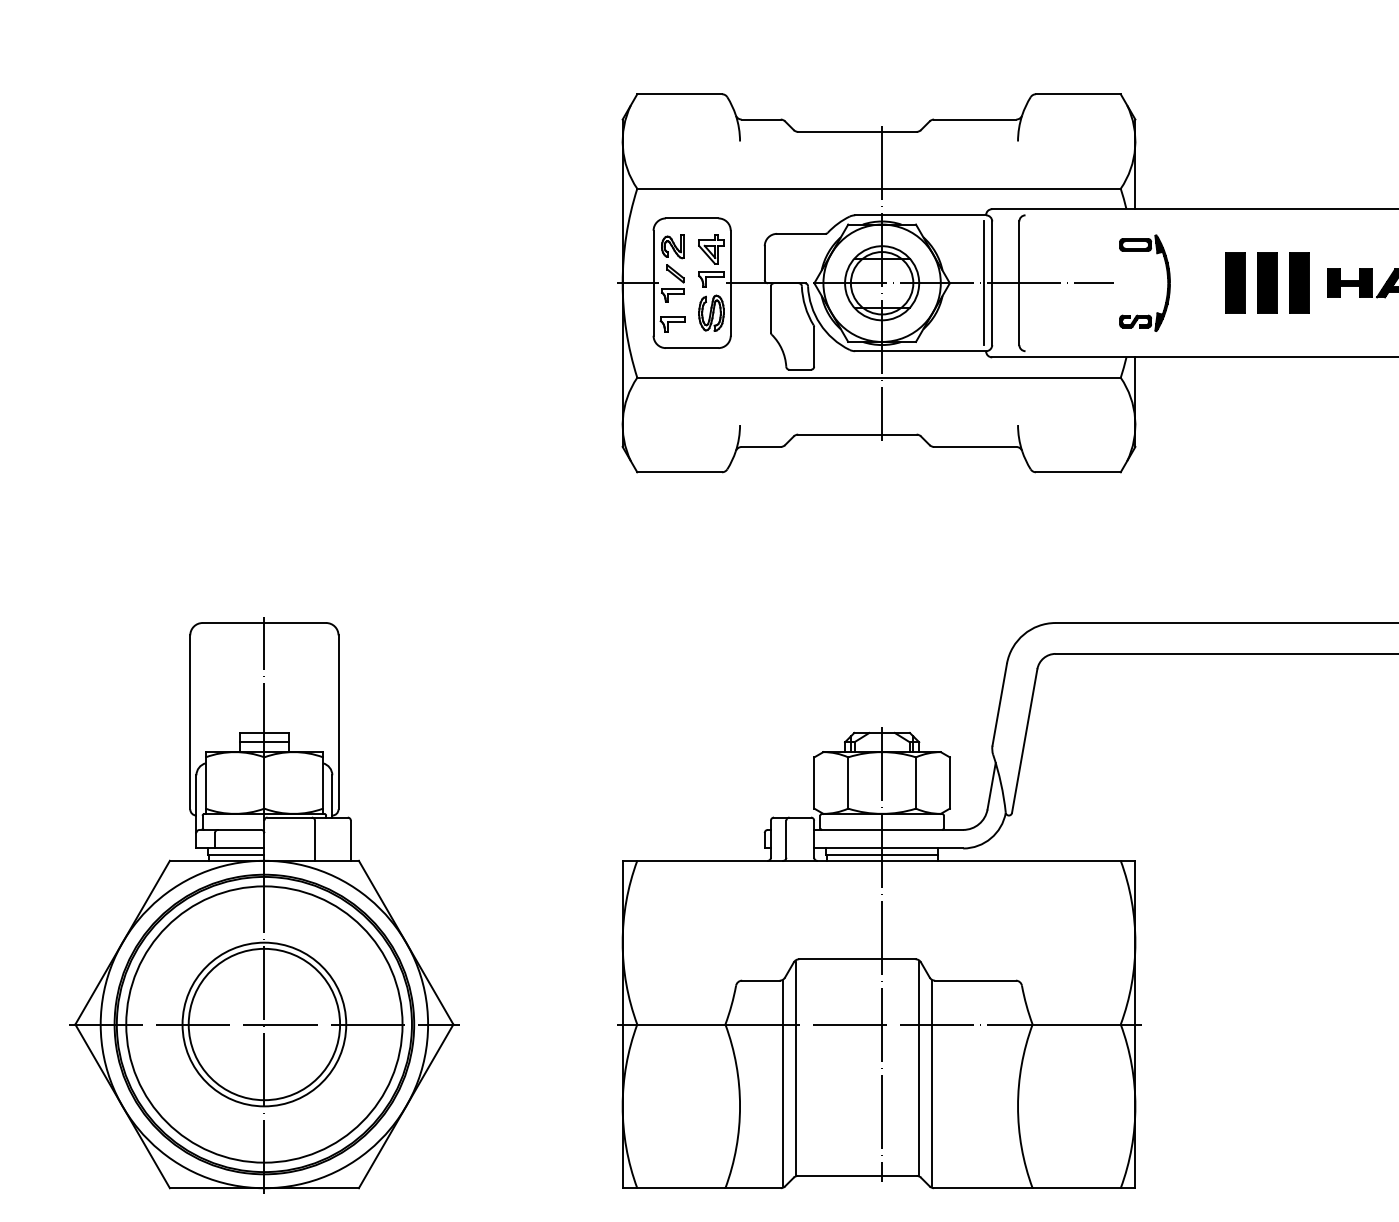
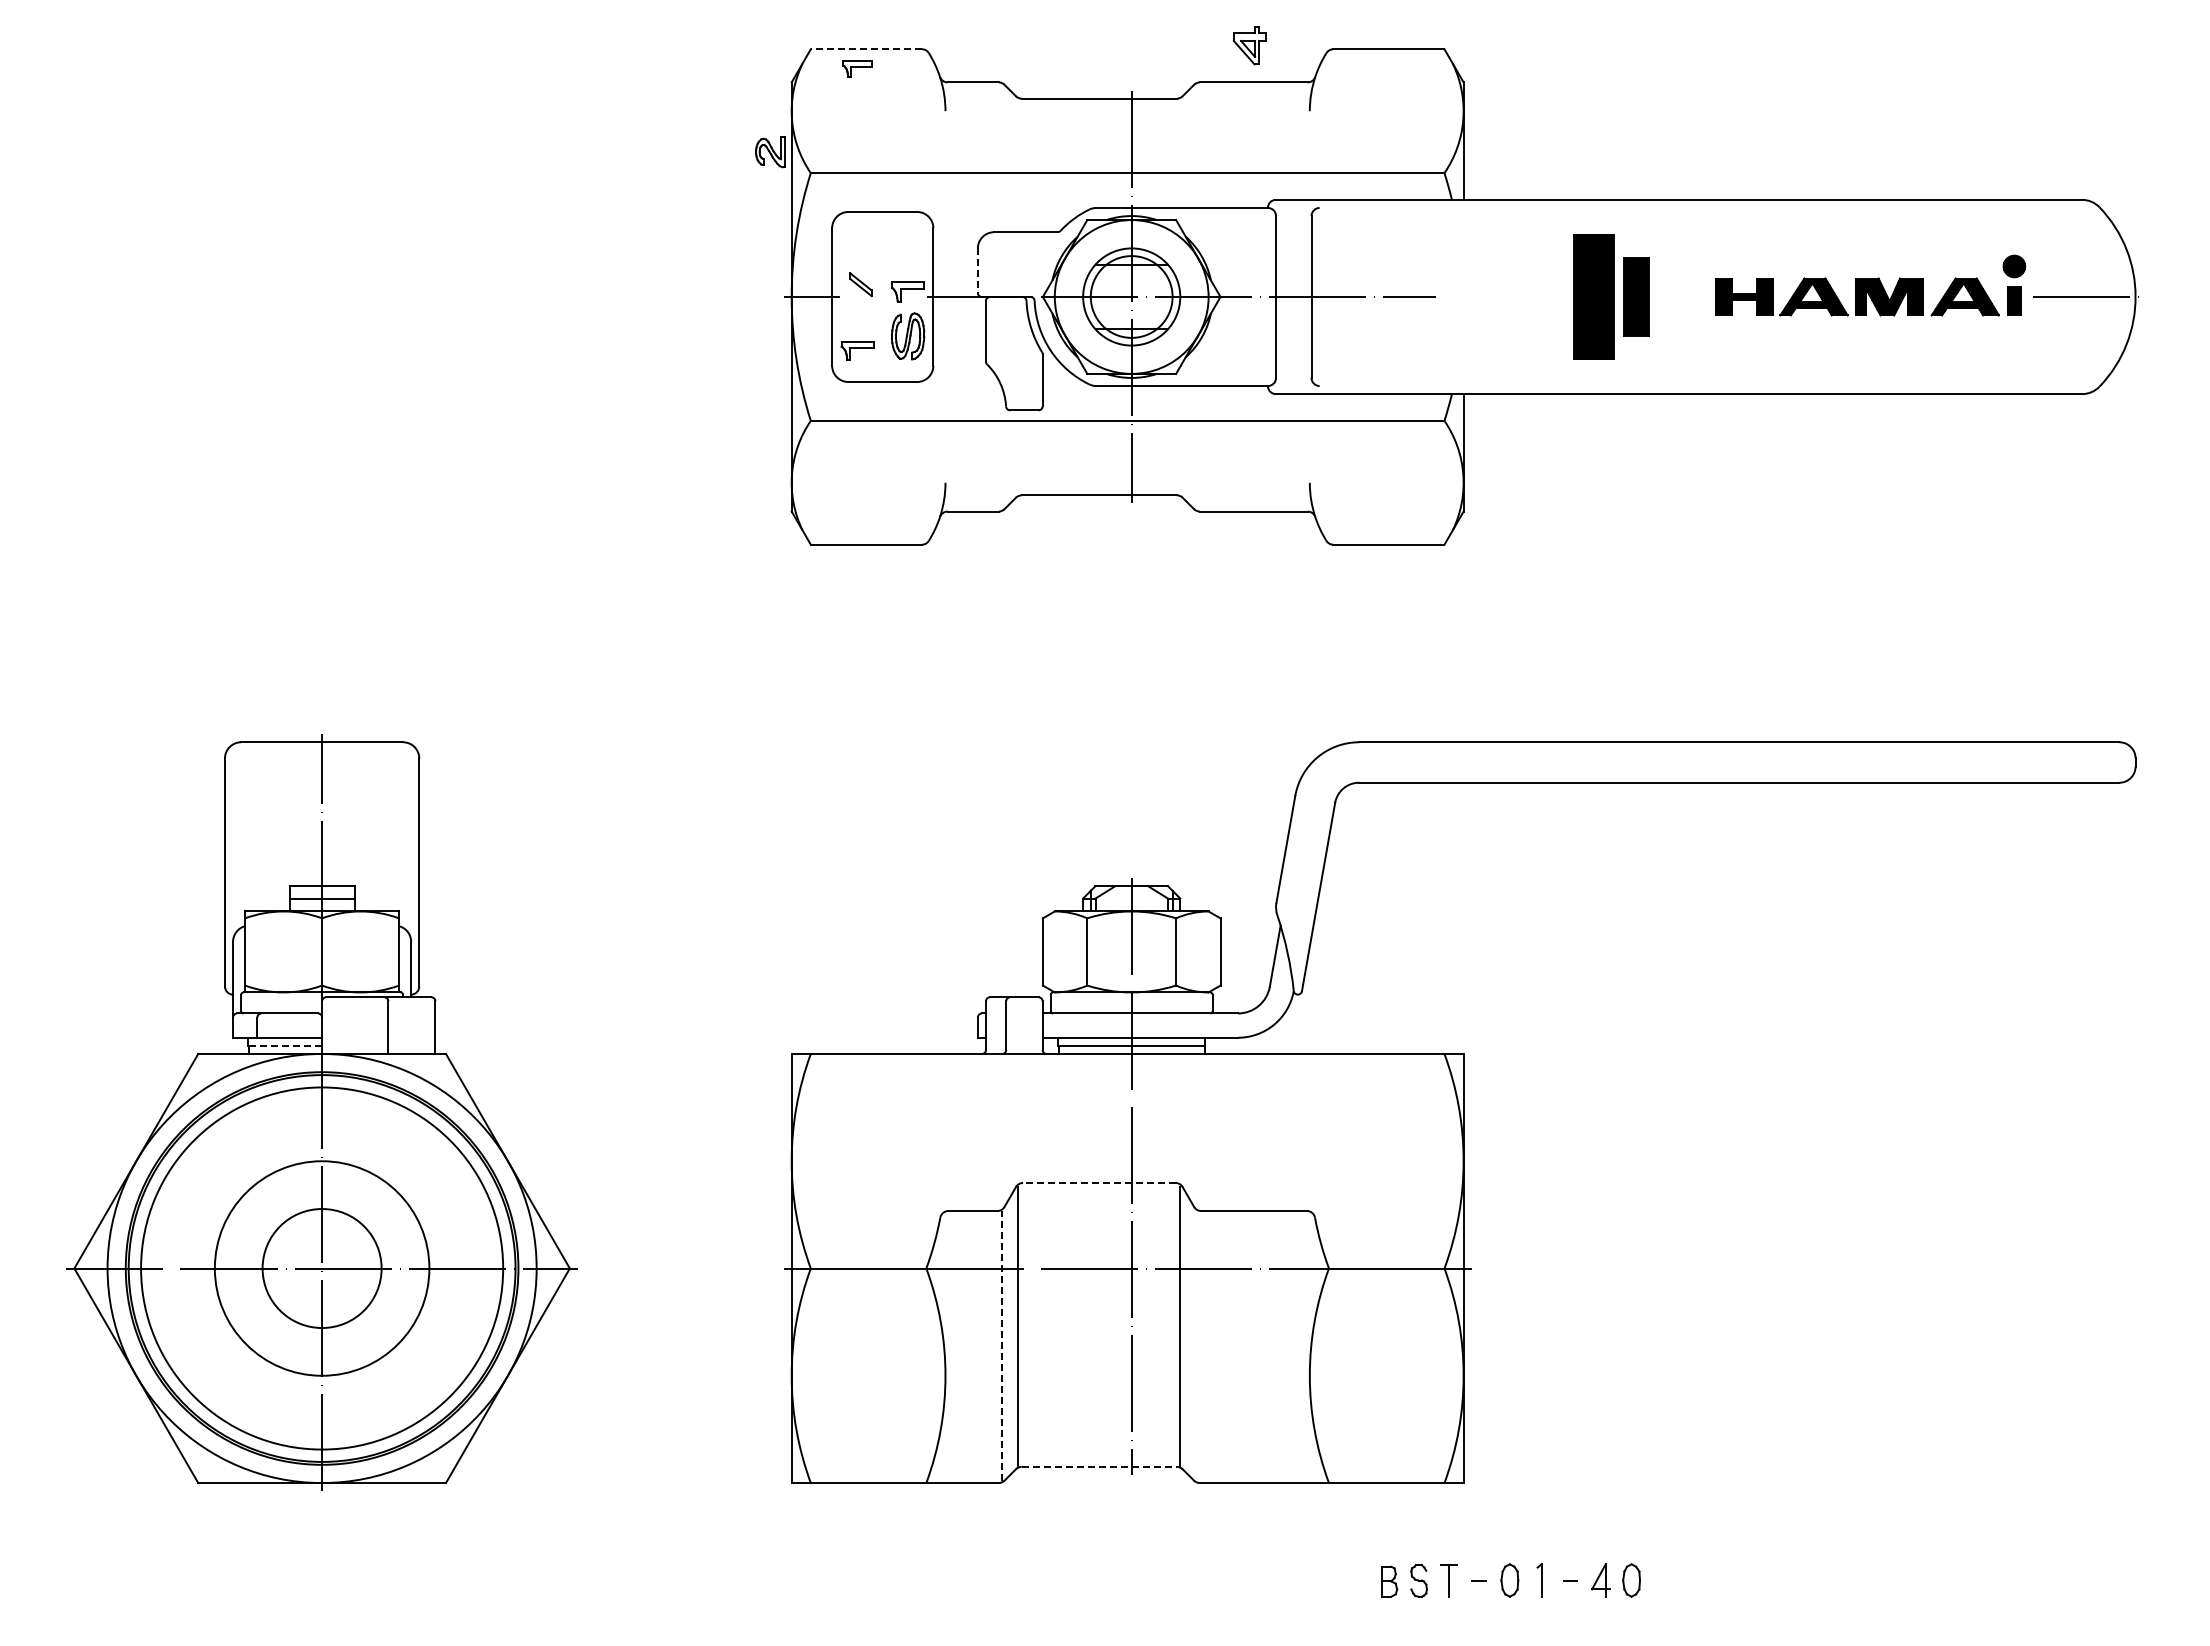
line: (679, 94) -> (866, 49), solid -> dashed
part: (672, 247) -> (770, 152), moved
part: (711, 249) -> (1249, 45), moved
line: (764, 263) -> (977, 271), solid -> dashed
line: (984, 282) -> (1265, 296), removed
part: (1167, 282) -> (1505, 296), removed
part: (1235, 282) -> (1594, 296), size x1.6
part: (1299, 282) -> (1678, 296), removed
part: (672, 295) -> (857, 68), moved
line: (236, 854) -> (285, 1045), solid -> dashed
line: (856, 958) -> (1098, 1182), solid -> dashed
circle: (263, 1024) -> (321, 1268), size x0.6
line: (783, 1083) -> (1002, 1345), solid -> dashed
line: (931, 1083) -> (1196, 1345), removed
line: (857, 1175) -> (1099, 1466), solid -> dashed

